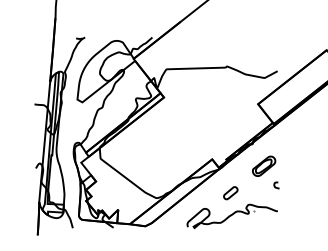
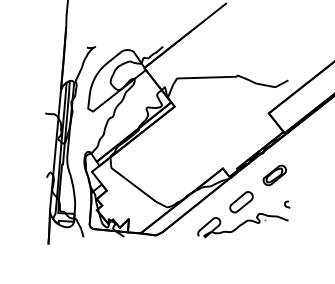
curve: (275, 186) -> (286, 205), moved
part: (230, 193) -> (241, 202), size x1.67

